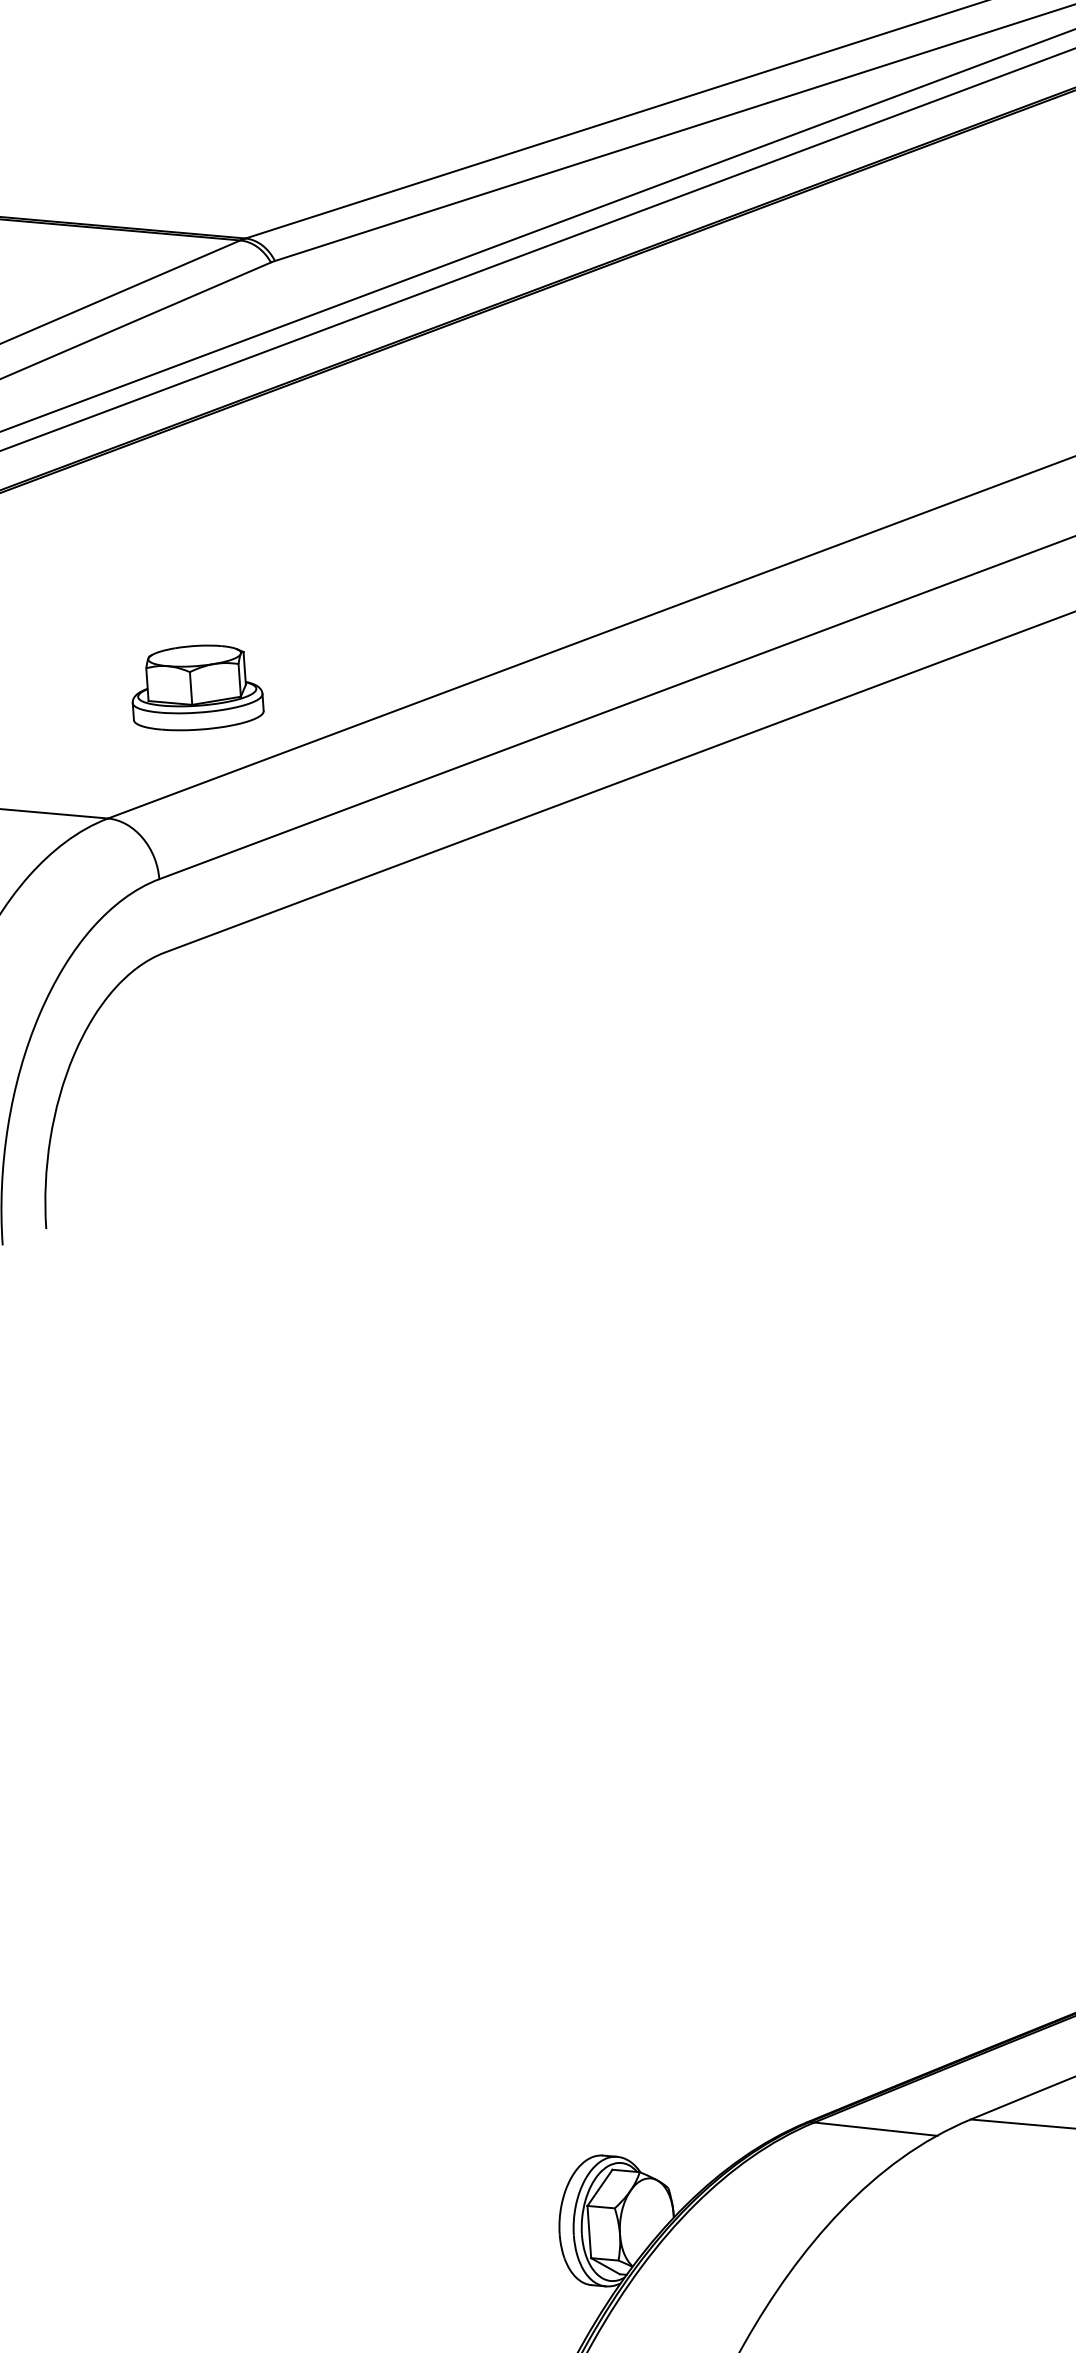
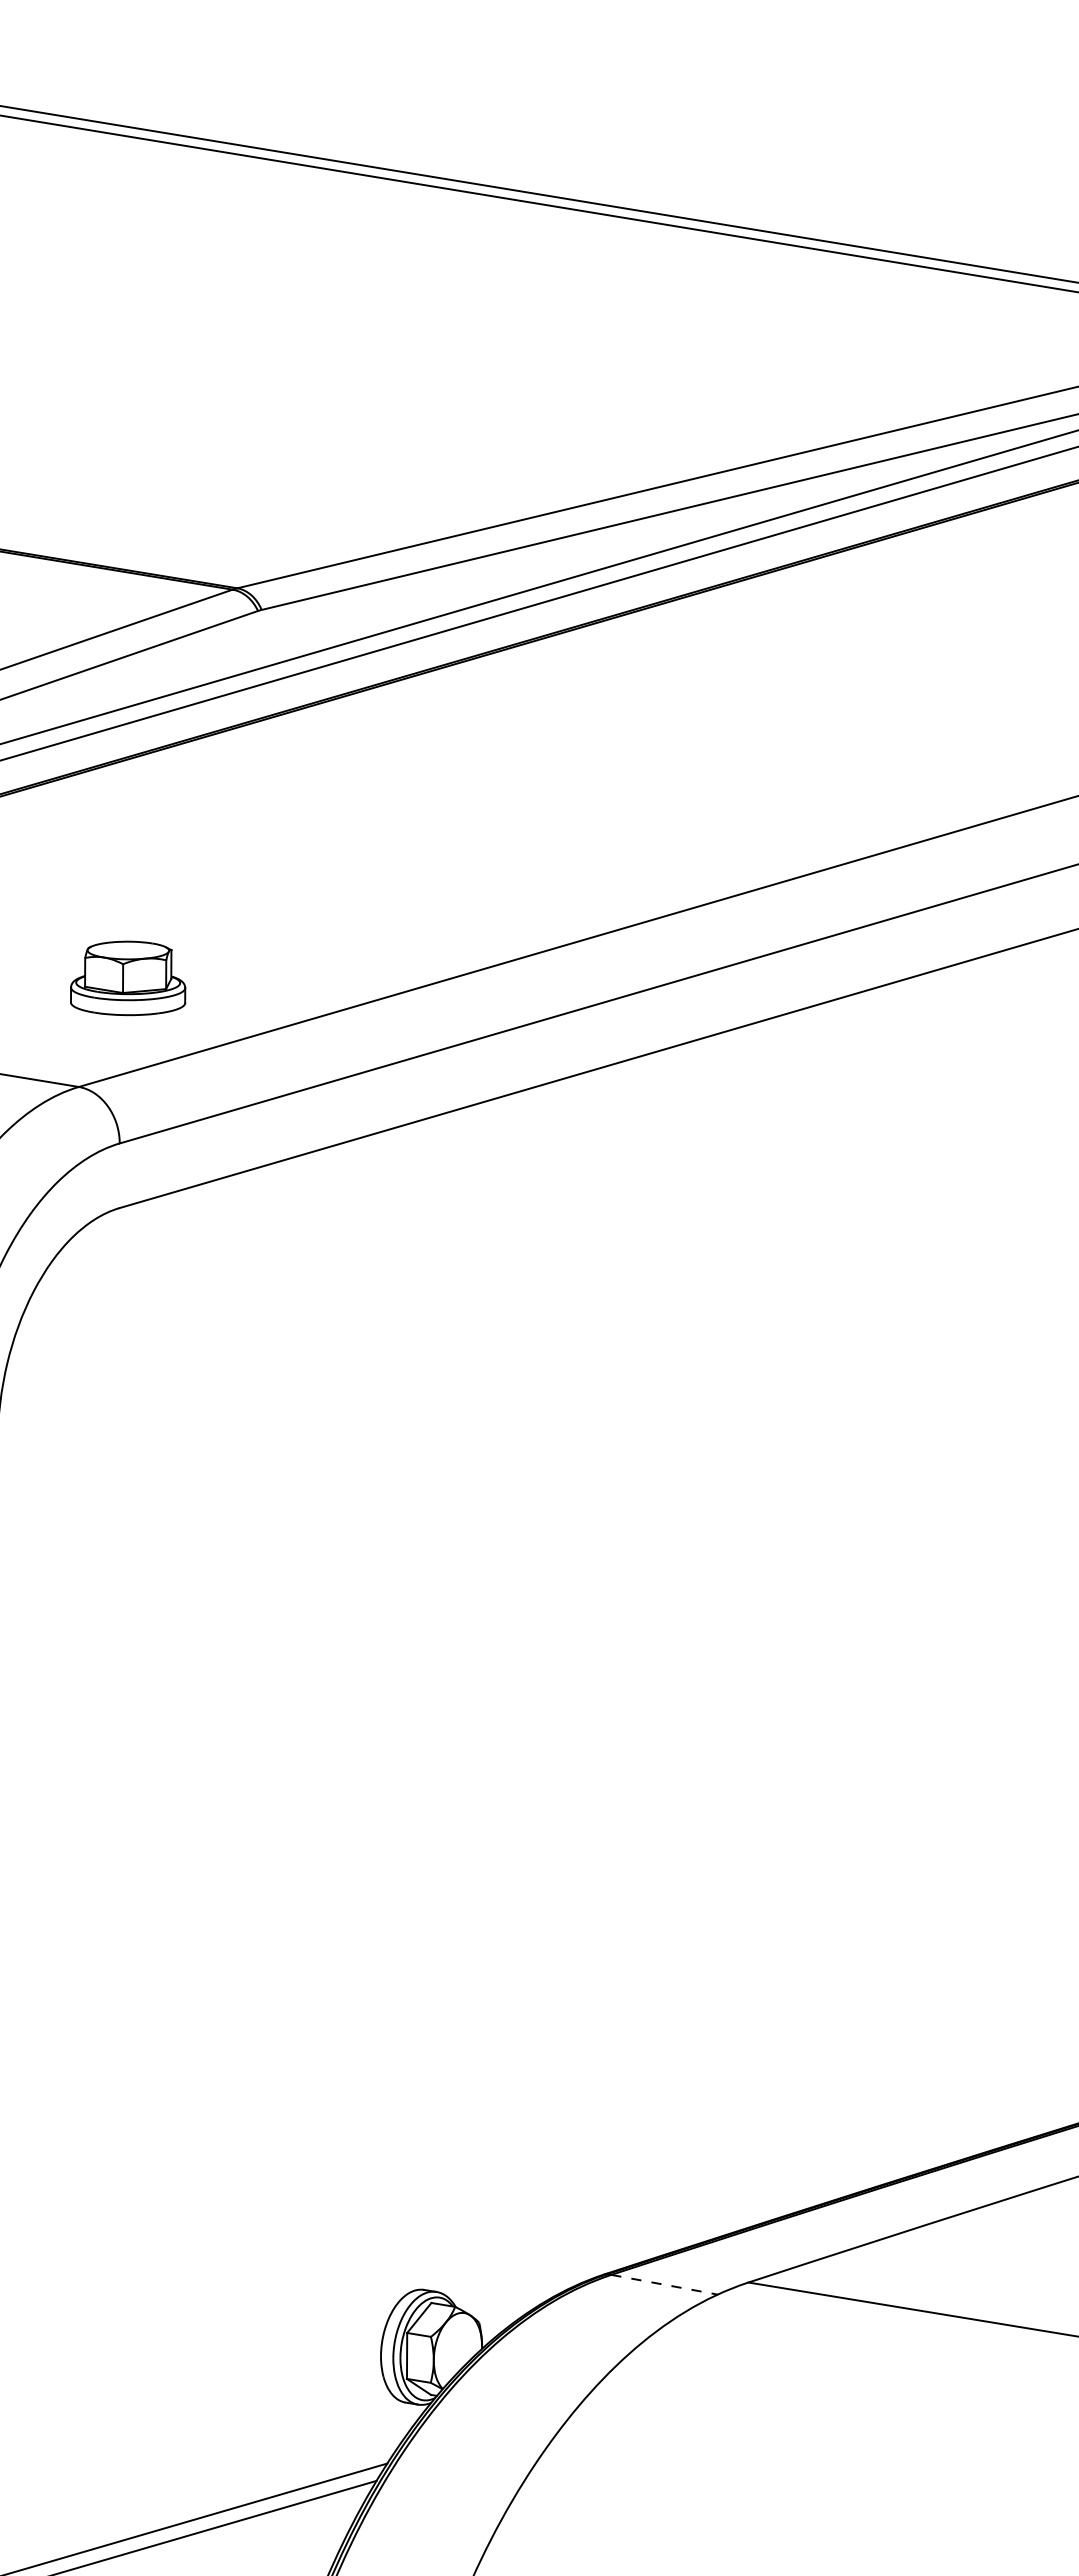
part: (197, 687) -> (128, 978), moved
line: (876, 2128) -> (665, 2284), solid -> dashed

